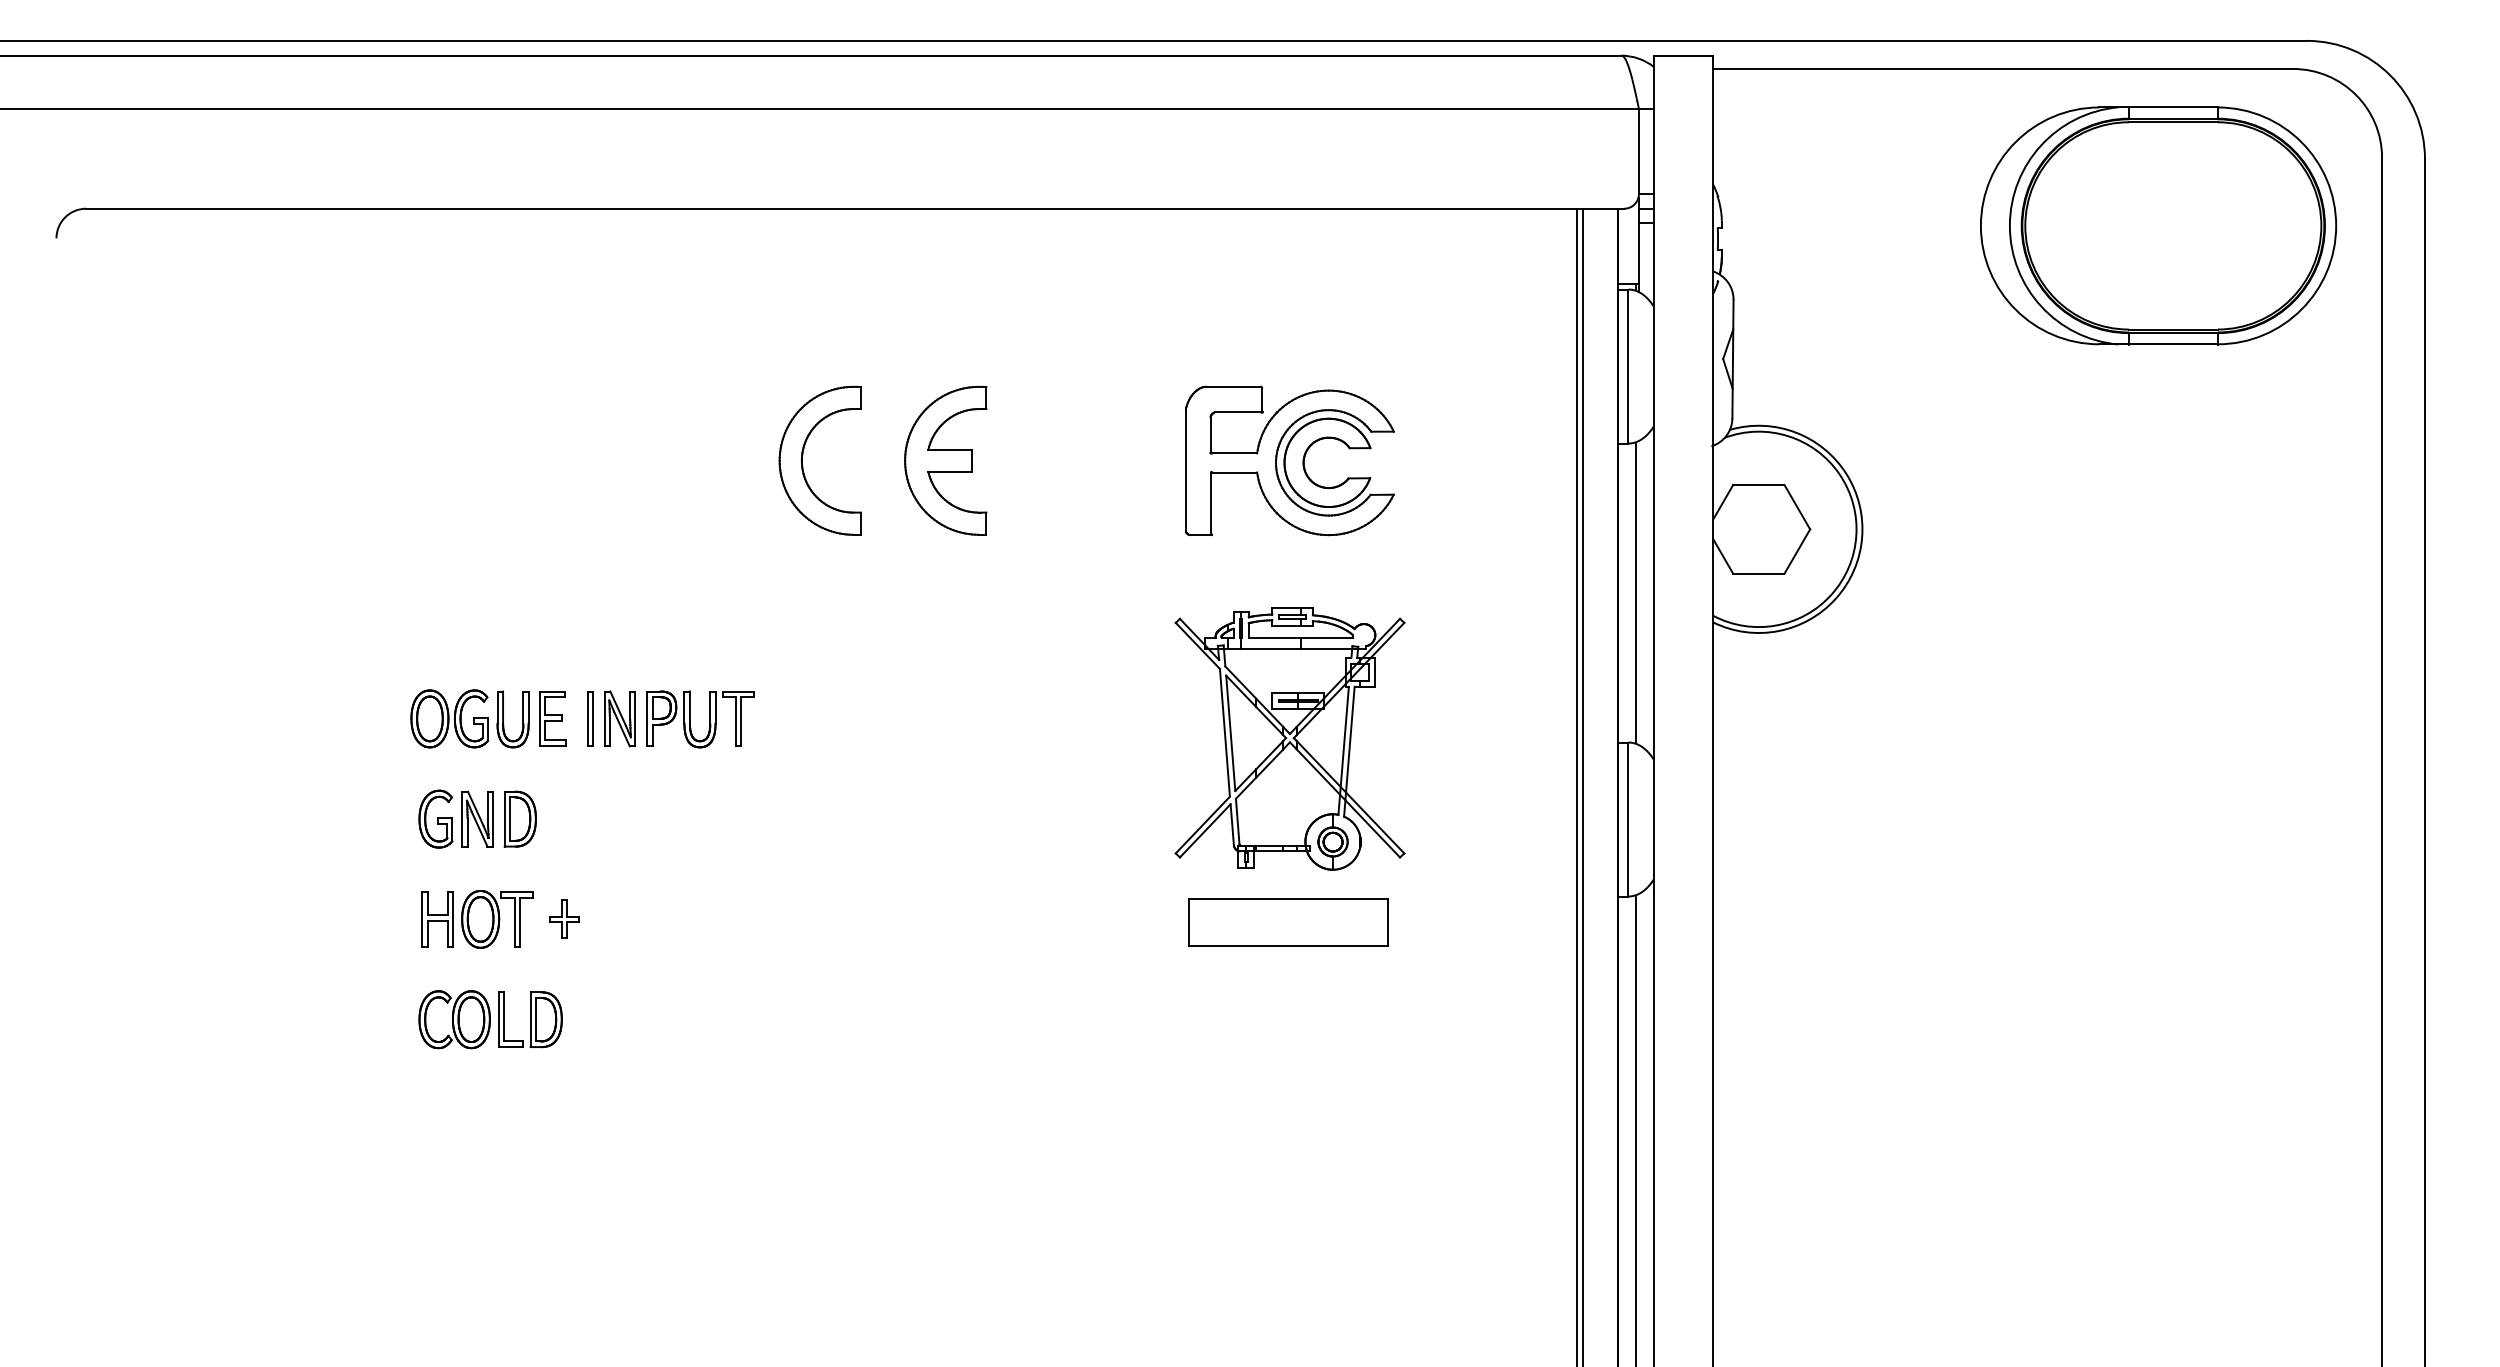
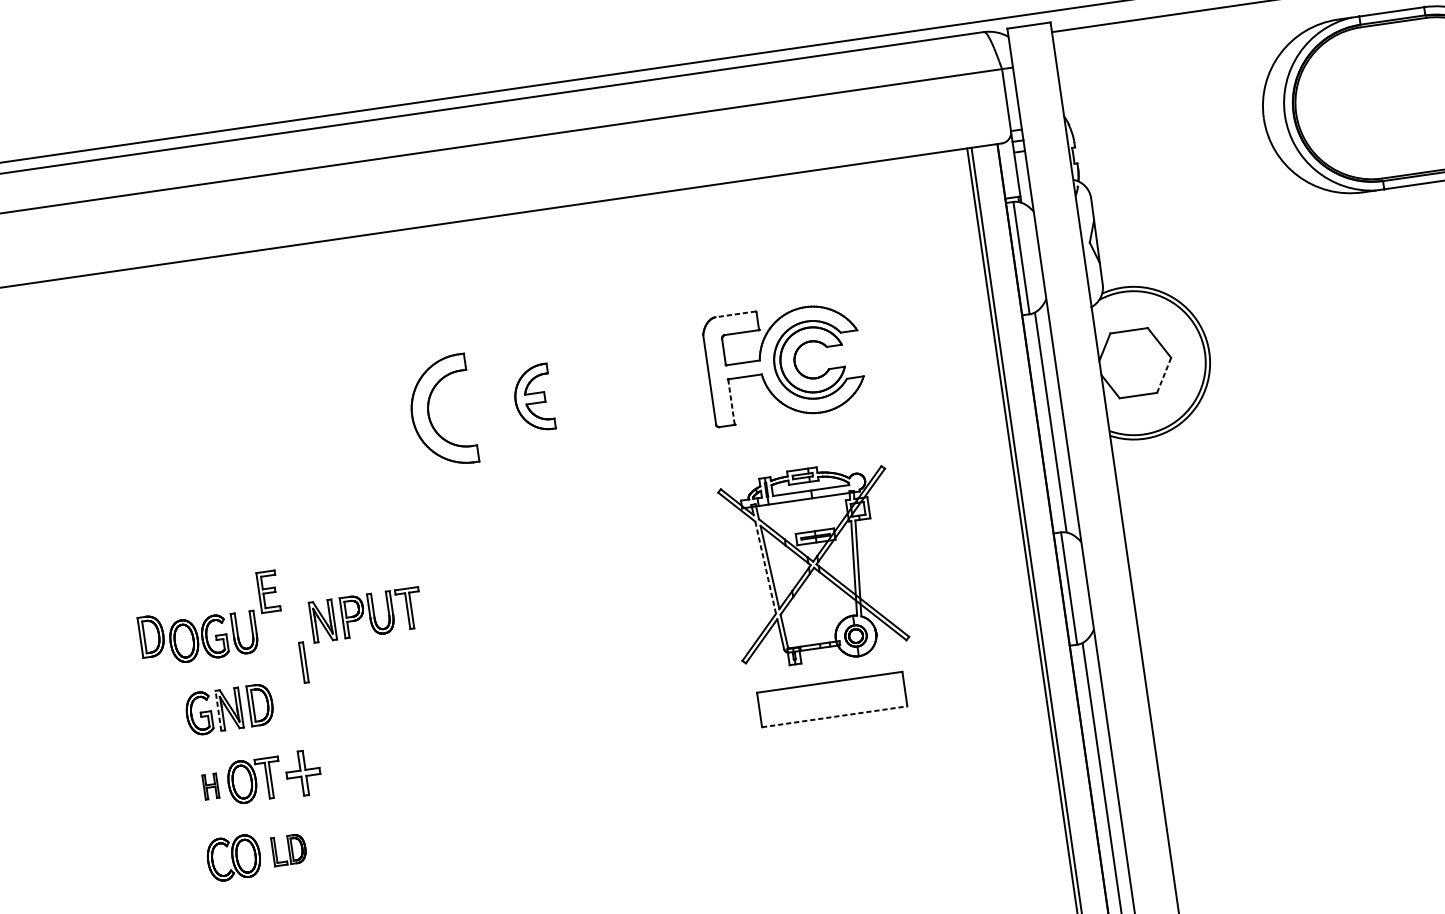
line: (1233, 386) -> (735, 314), solid -> dashed
part: (945, 460) -> (533, 398), size x0.6
line: (1211, 504) -> (731, 402), solid -> dashed
line: (1797, 551) -> (1164, 375), solid -> dashed
part: (386, 705) -> (151, 635), added
part: (552, 718) -> (268, 591), moved
part: (590, 718) -> (303, 662), moved
line: (1224, 733) -> (765, 568), solid -> dashed
line: (462, 818) -> (218, 710), solid -> dashed
part: (564, 918) -> (303, 772), size x1.6
part: (437, 919) -> (210, 786), size x0.6
line: (1288, 946) -> (834, 716), solid -> dashed
part: (530, 1019) -> (289, 849), size x0.7

